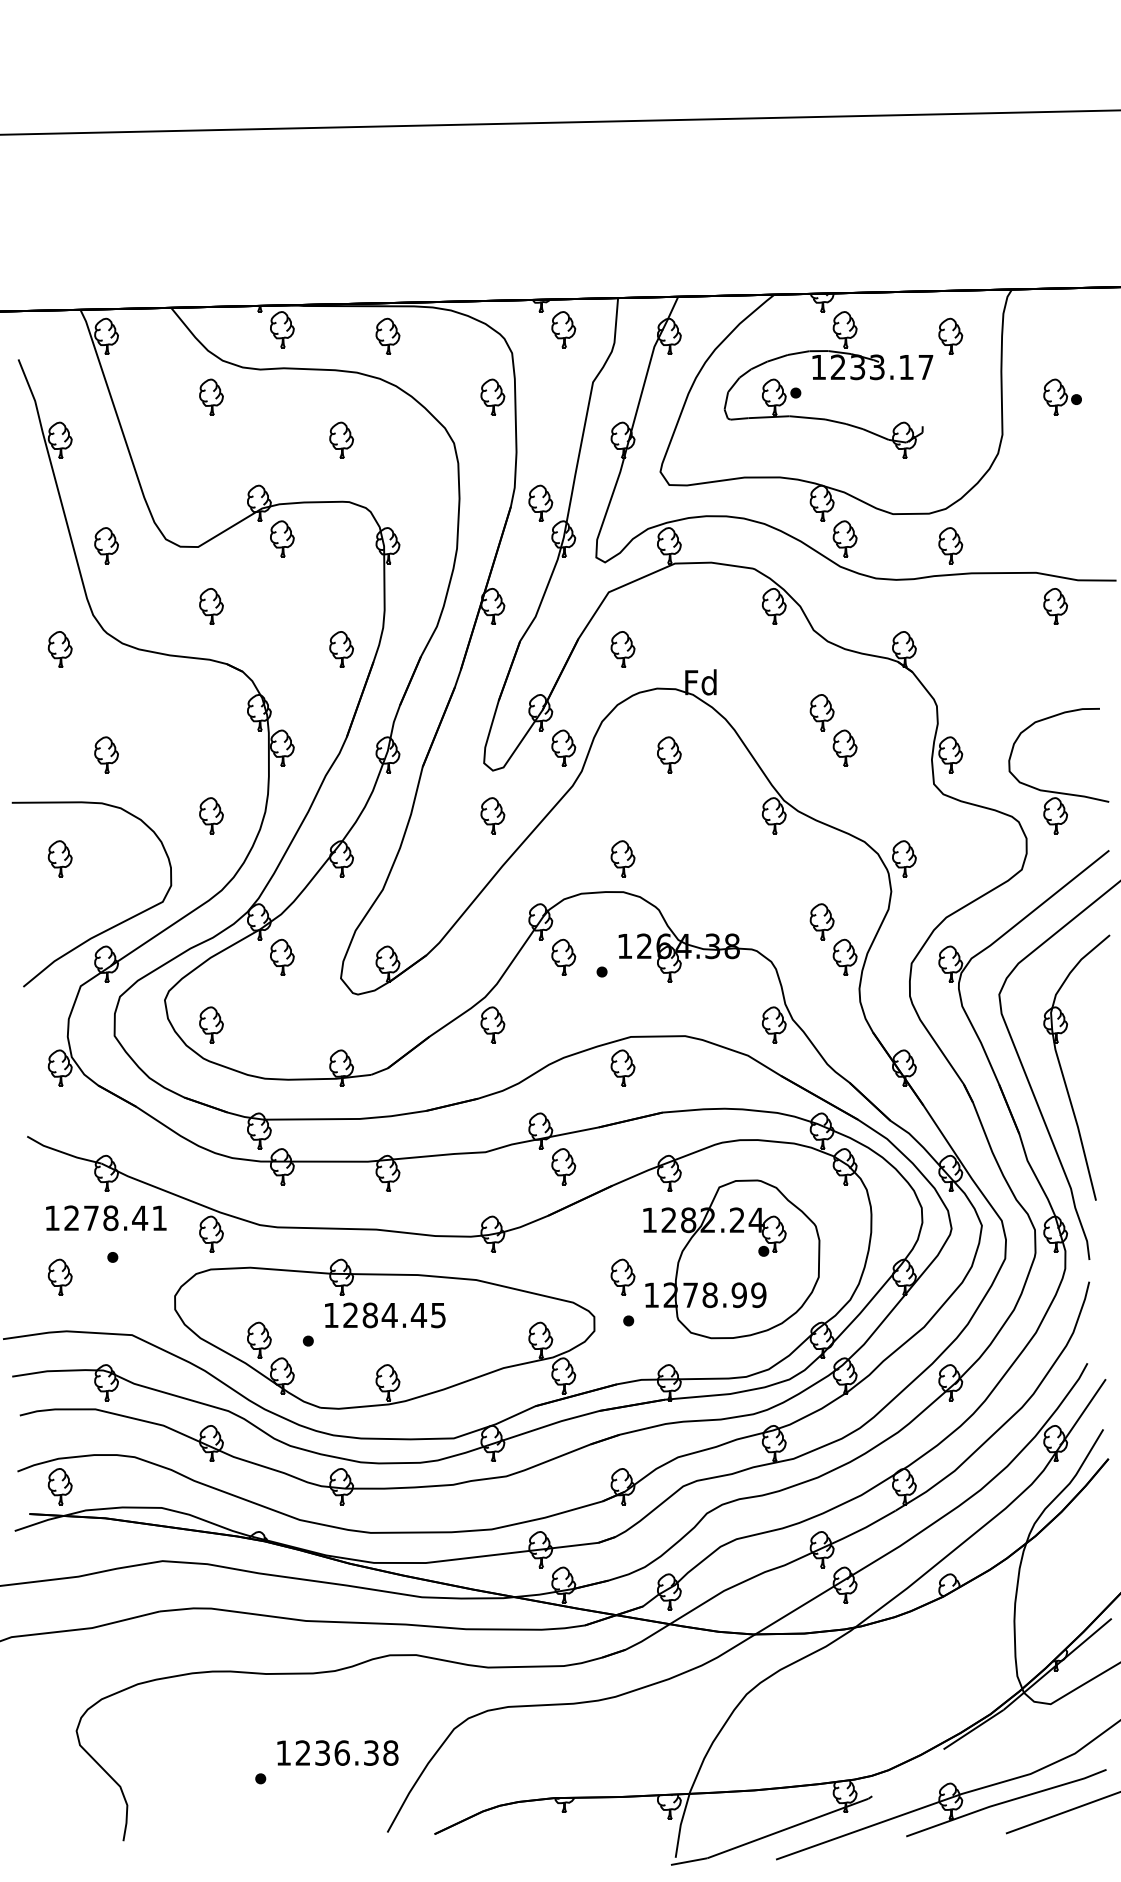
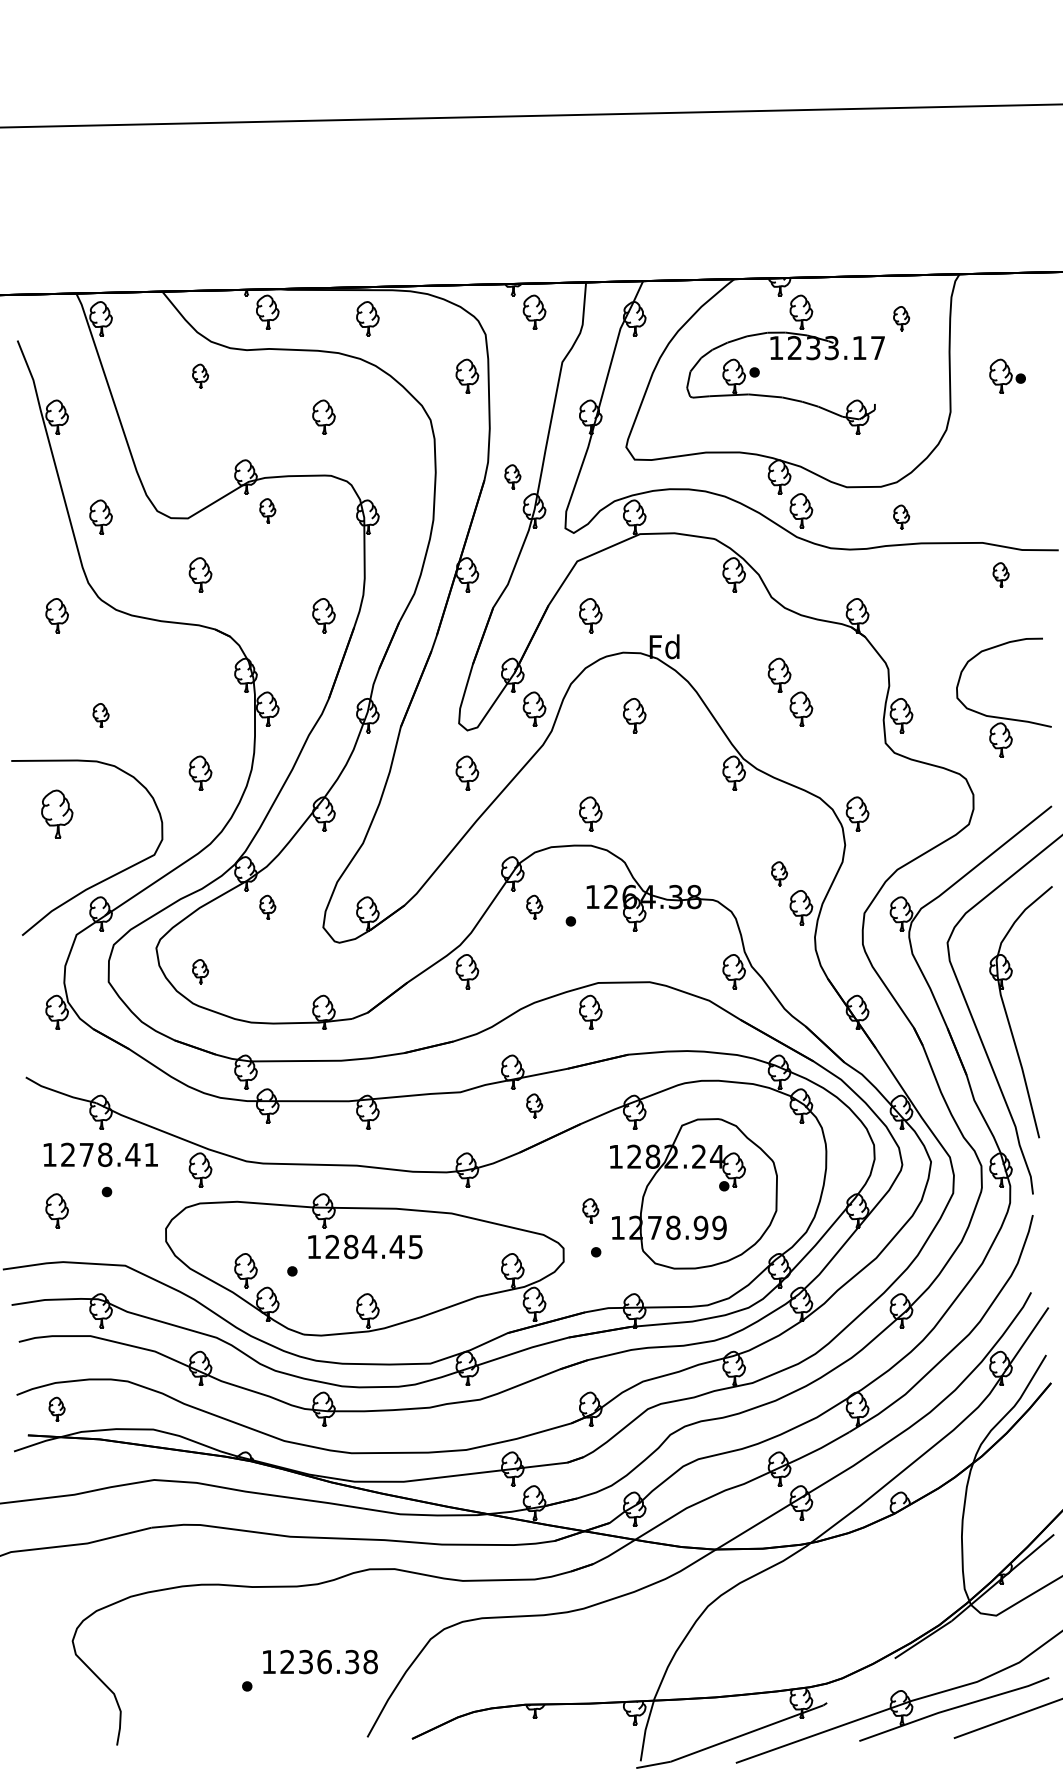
part: (950, 335) -> (901, 317), size x0.7
part: (211, 396) -> (200, 375), size x0.7
part: (540, 502) -> (512, 476), size x0.7
part: (282, 538) -> (267, 510), size x0.7
part: (950, 545) -> (901, 516), size x0.7
part: (1055, 606) -> (1000, 574), size x0.7
part: (106, 754) -> (101, 715), size x0.7
part: (1057, 791) -> (1002, 717), moved
part: (59, 858) -> (56, 813), size x1.4
part: (821, 921) -> (778, 873), size x0.7
part: (282, 956) -> (267, 906), size x0.7
part: (563, 956) -> (534, 906), size x0.7
part: (211, 1024) -> (200, 971), size x0.7
part: (563, 1166) -> (534, 1105), size x0.7
part: (622, 1276) -> (590, 1210), size x0.7
part: (59, 1486) -> (56, 1409), size x0.7

